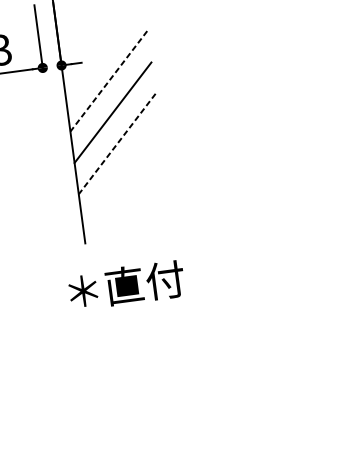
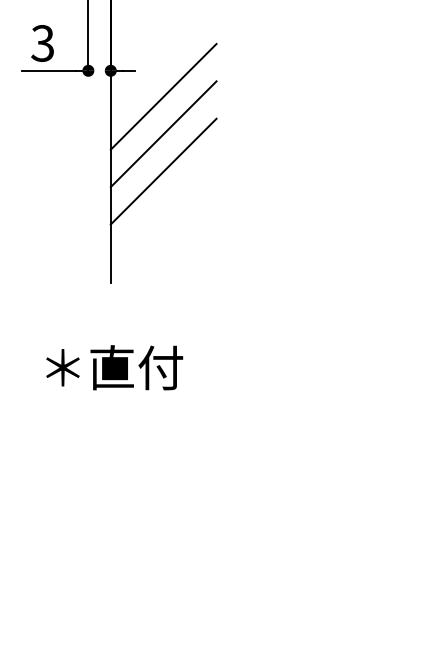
line: (108, 81) -> (163, 96), dashed -> solid
line: (117, 143) -> (163, 171), dashed -> solid
text: (126, 285) -> (114, 367), moved

